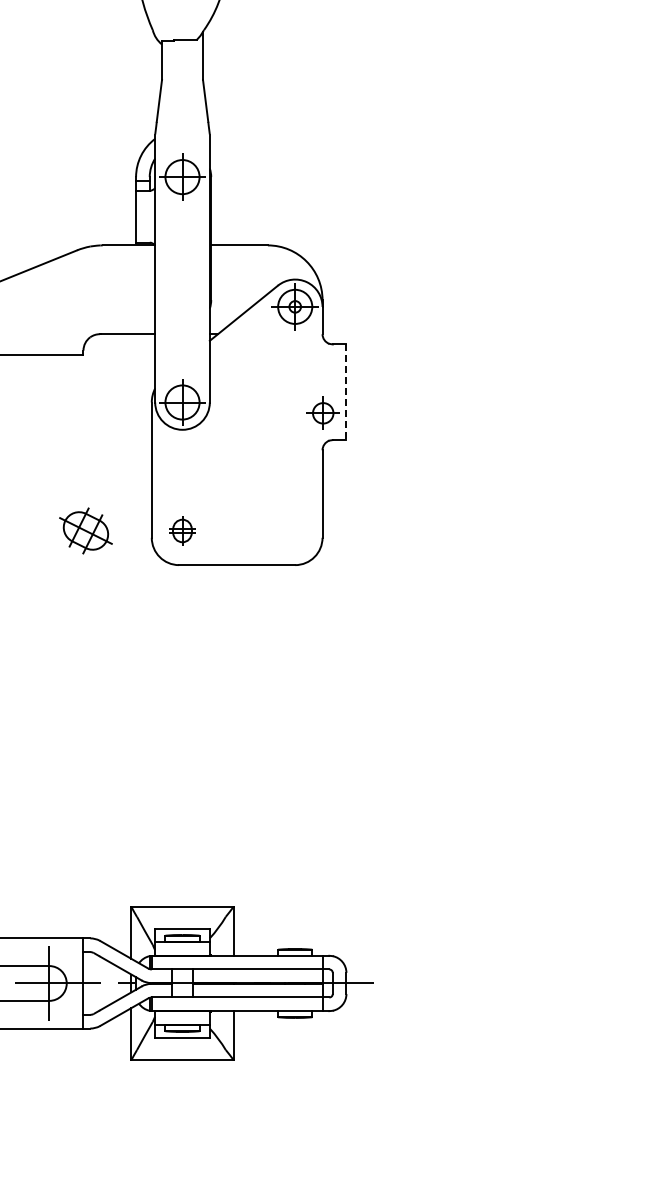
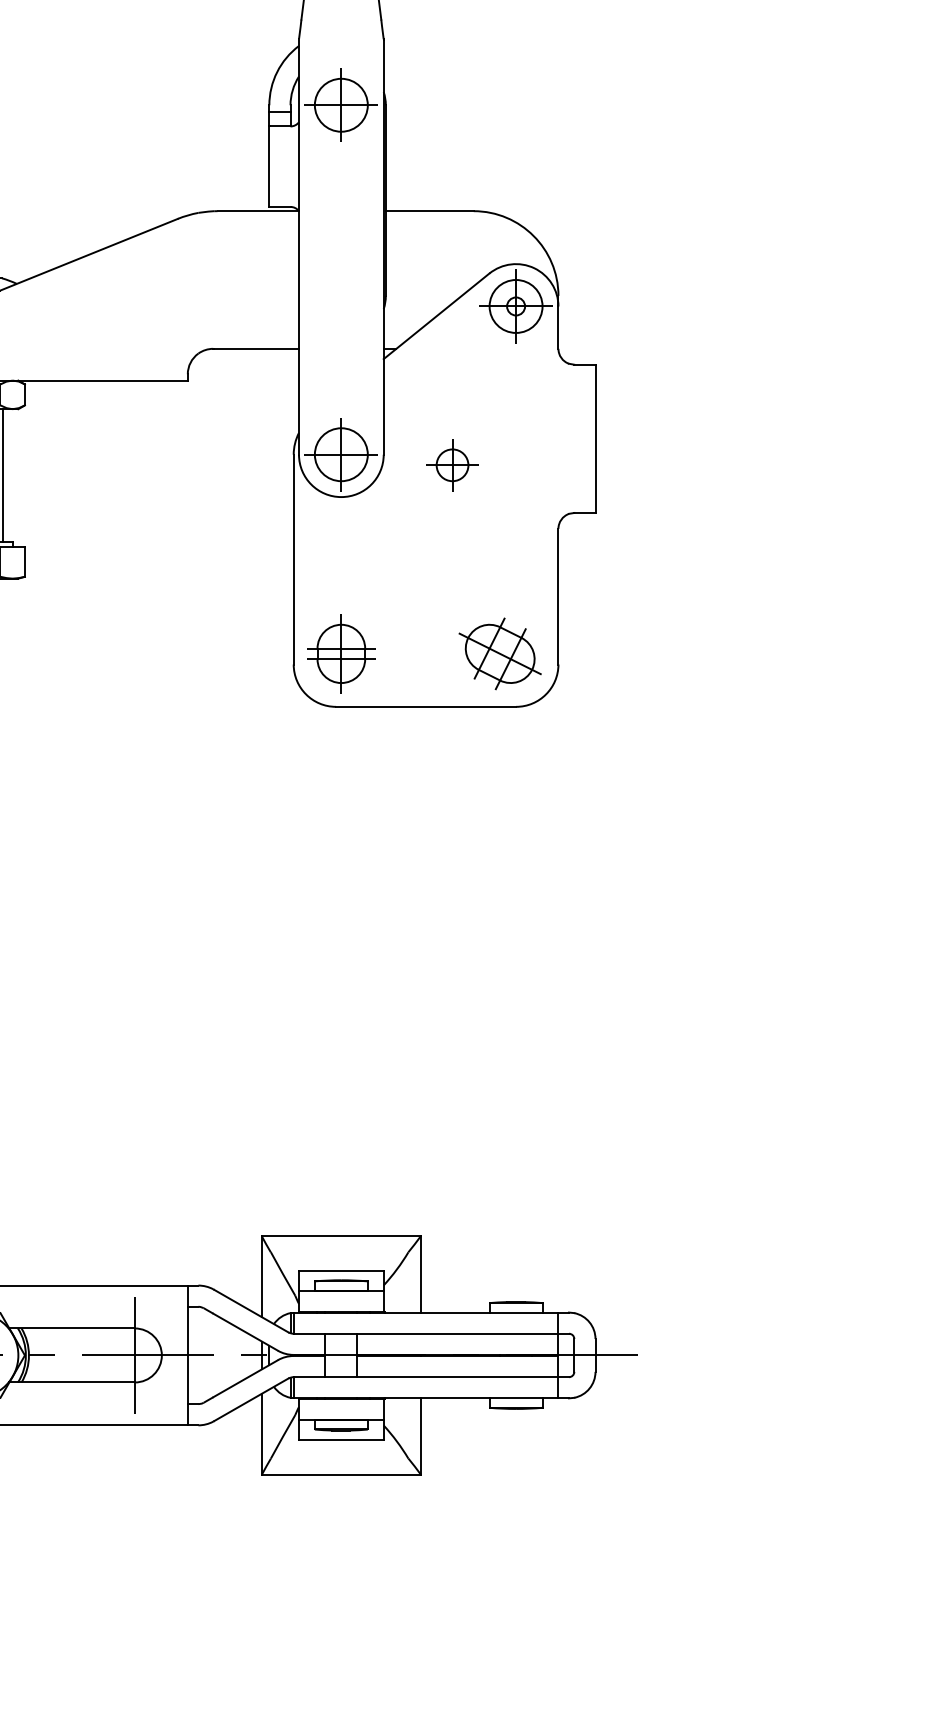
line: (346, 392) -> (595, 439), dashed -> solid
part: (322, 412) -> (451, 464), moved
part: (85, 530) -> (499, 653), moved
part: (182, 530) -> (341, 653), size x1.67

